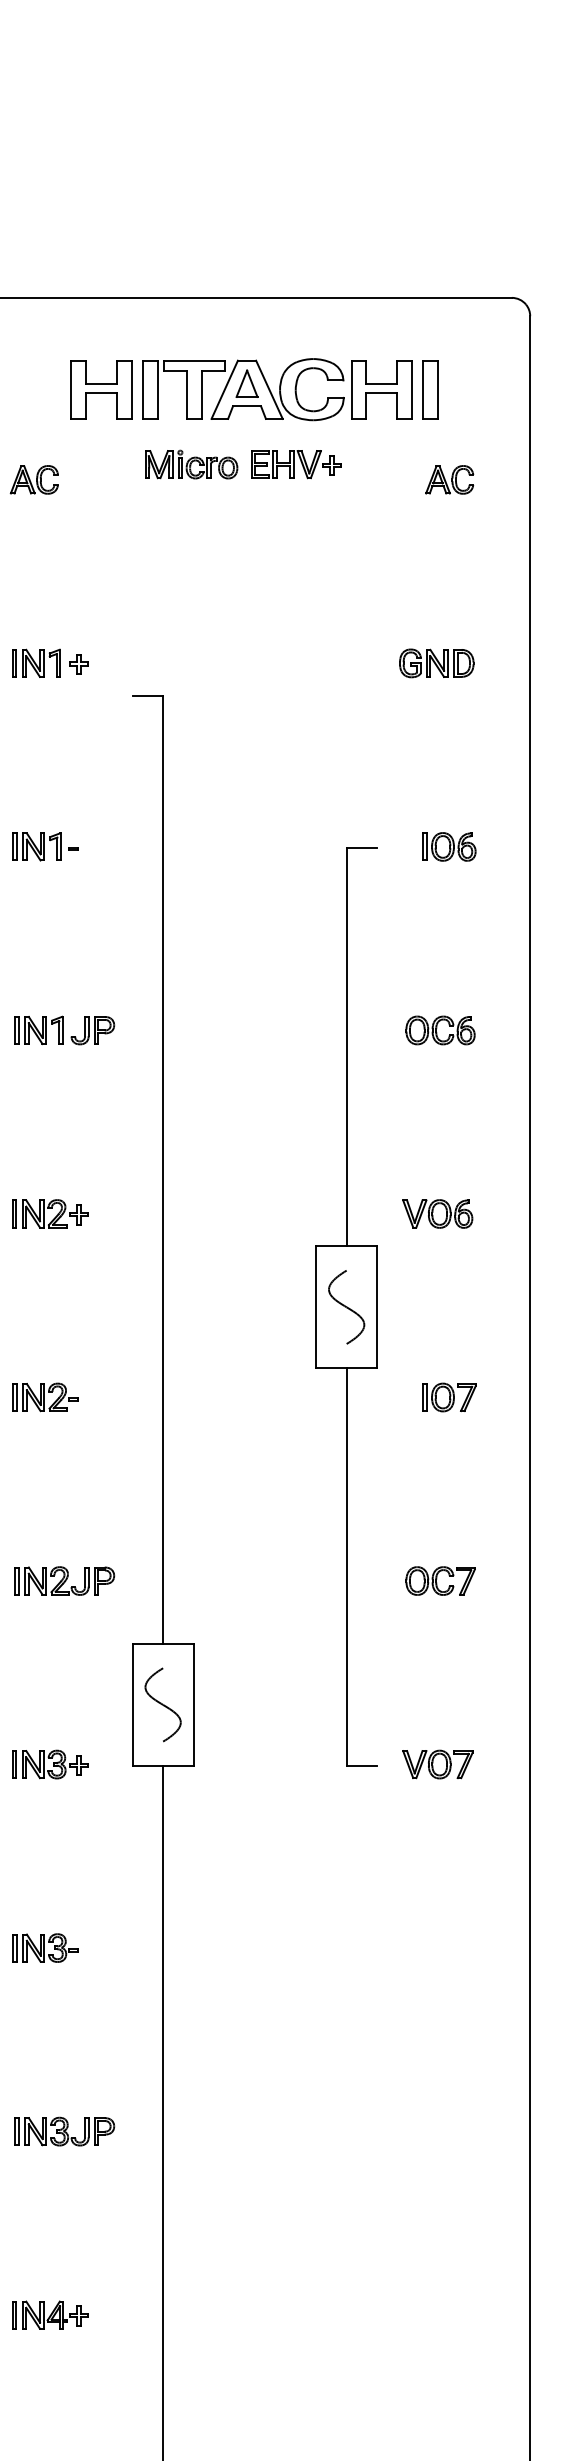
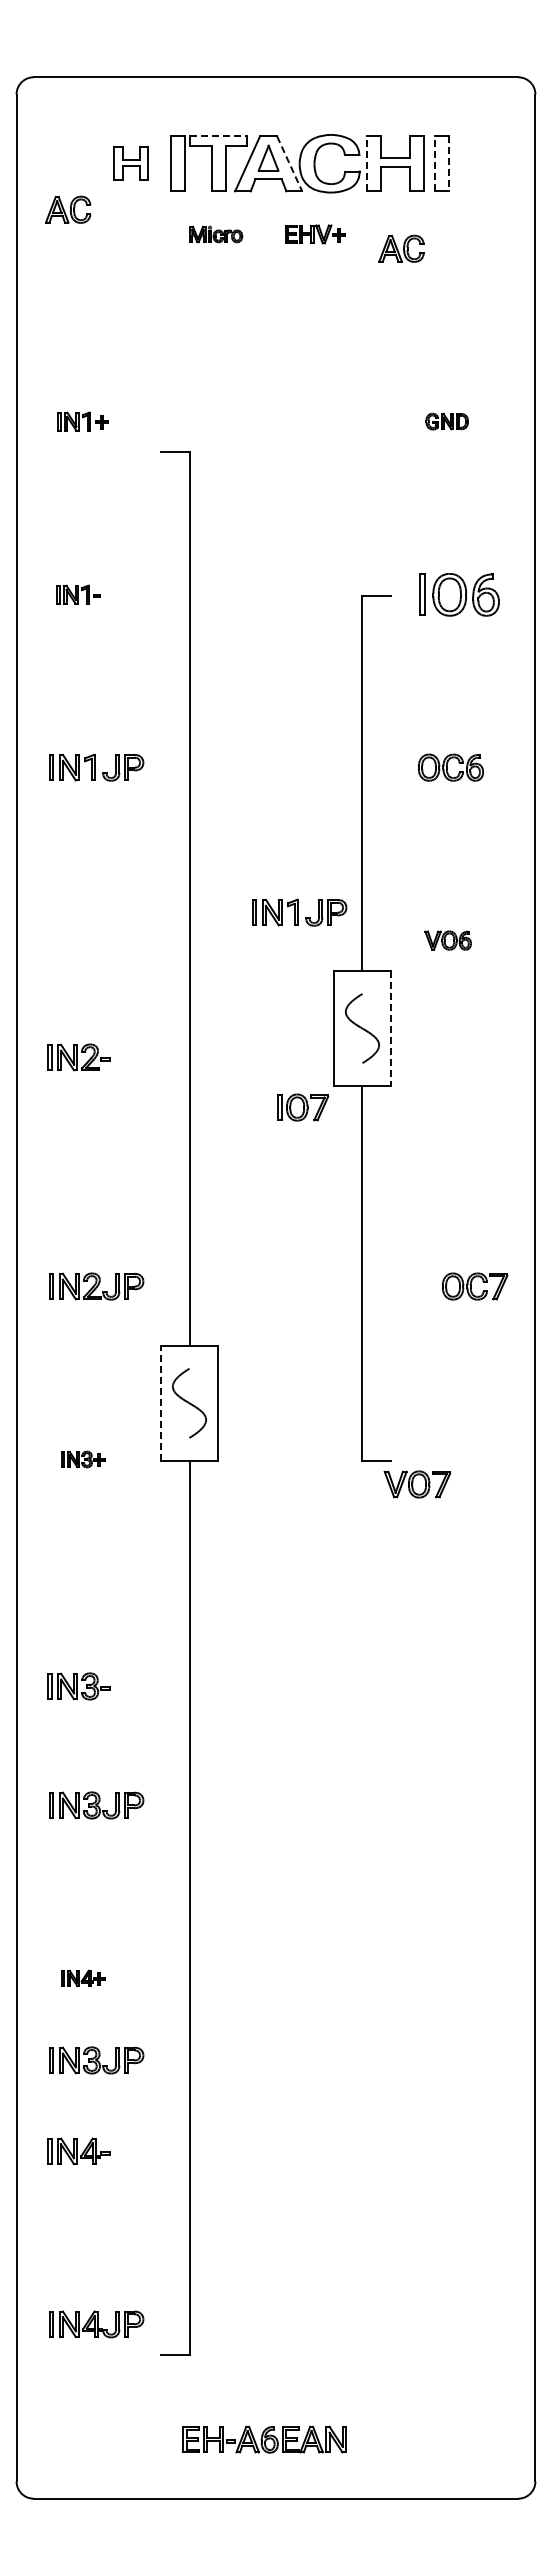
line: (193, 360) -> (218, 136), solid -> dashed
part: (101, 389) -> (131, 163), size x0.6
line: (352, 389) -> (367, 163), solid -> dashed
line: (423, 389) -> (434, 163), solid -> dashed
line: (269, 390) -> (289, 164), solid -> dashed
line: (437, 390) -> (448, 164), solid -> dashed
part: (191, 464) -> (216, 234), size x0.6
part: (296, 464) -> (315, 234), size x0.7
part: (34, 479) -> (68, 209), moved
part: (449, 479) -> (401, 248), moved
part: (50, 663) -> (83, 421), size x0.7
part: (435, 663) -> (446, 421), size x0.6
part: (45, 846) -> (78, 594), size x0.7
part: (448, 846) -> (458, 594), size x1.6
part: (279, 1184) -> (299, 912), added
part: (50, 1213) -> (83, 940), removed
part: (436, 1213) -> (447, 940), size x0.7
line: (377, 1307) -> (391, 1028), solid -> dashed
part: (45, 1397) -> (78, 1057), moved
part: (449, 1397) -> (303, 1107), moved
part: (441, 1580) -> (475, 1286), moved
line: (132, 1705) -> (160, 1403), solid -> dashed
part: (50, 1764) -> (83, 1459), size x0.6
part: (437, 1764) -> (417, 1484), moved
part: (45, 1948) -> (78, 1686), moved
part: (50, 2315) -> (83, 1978), size x0.6
part: (64, 2402) -> (96, 2060), added

